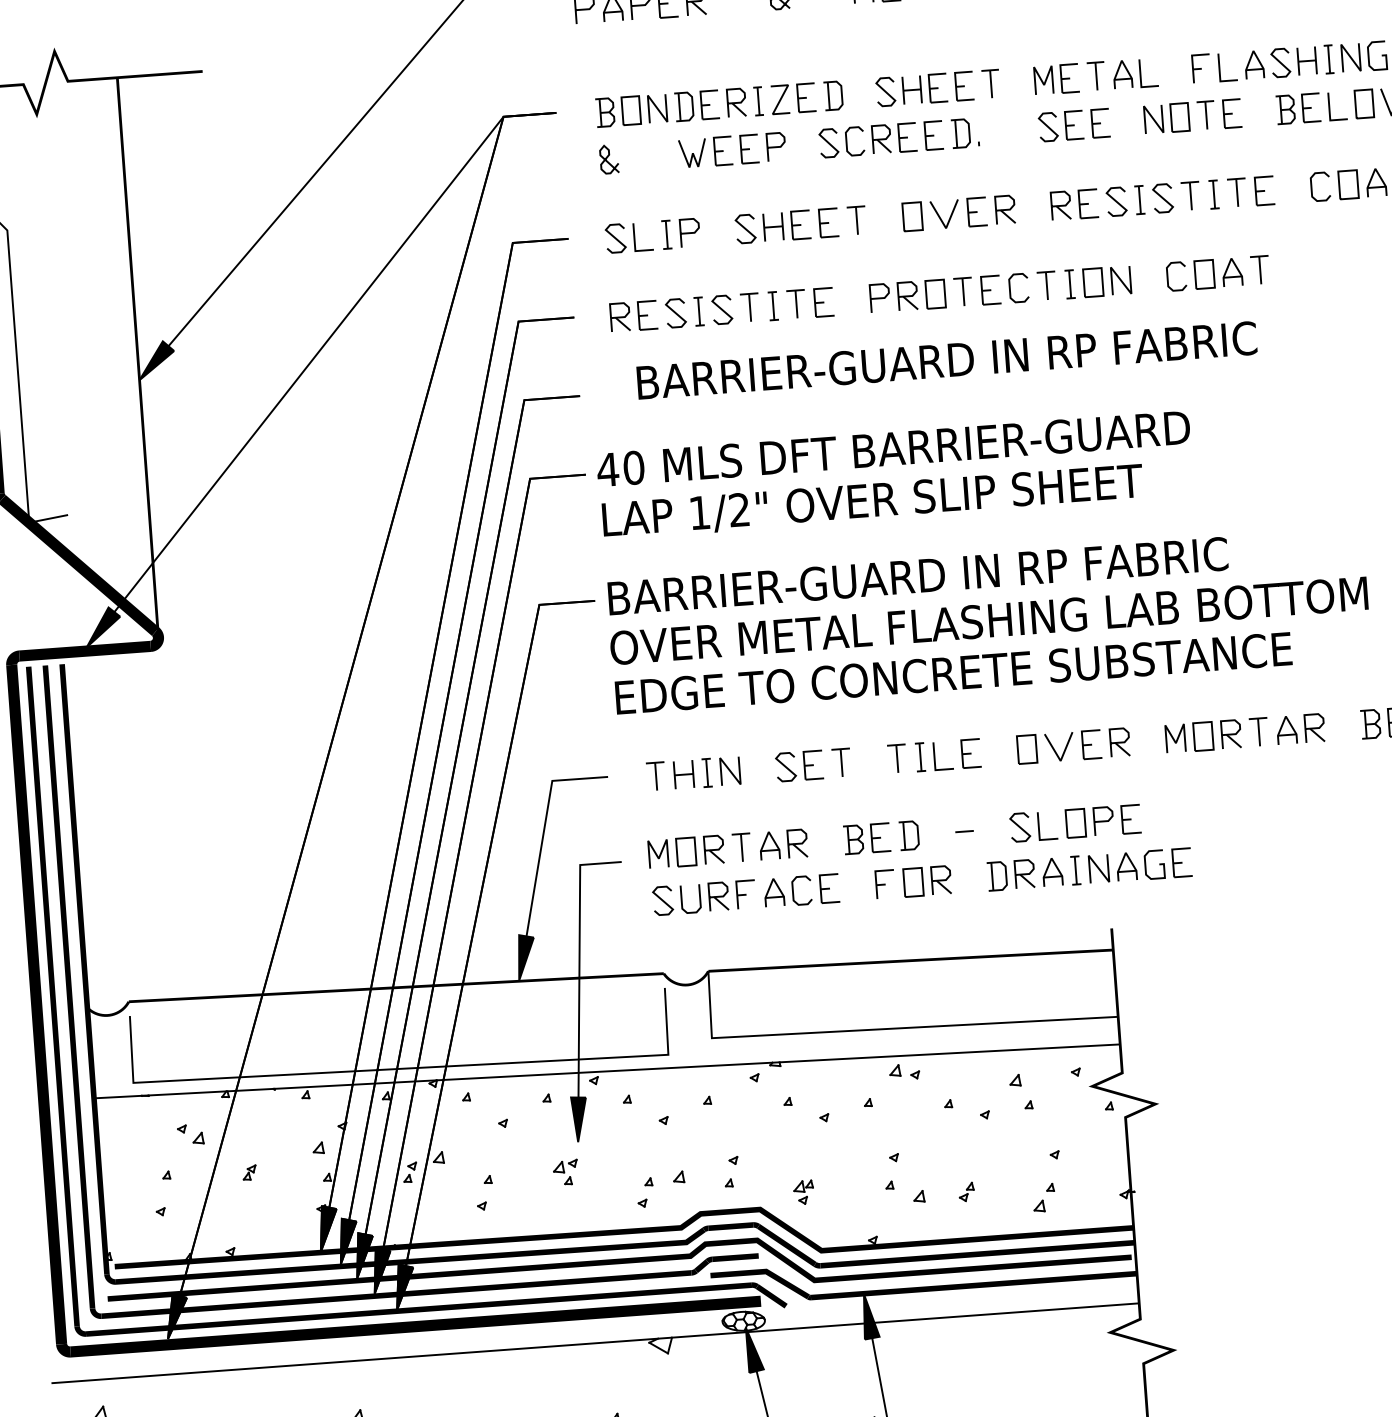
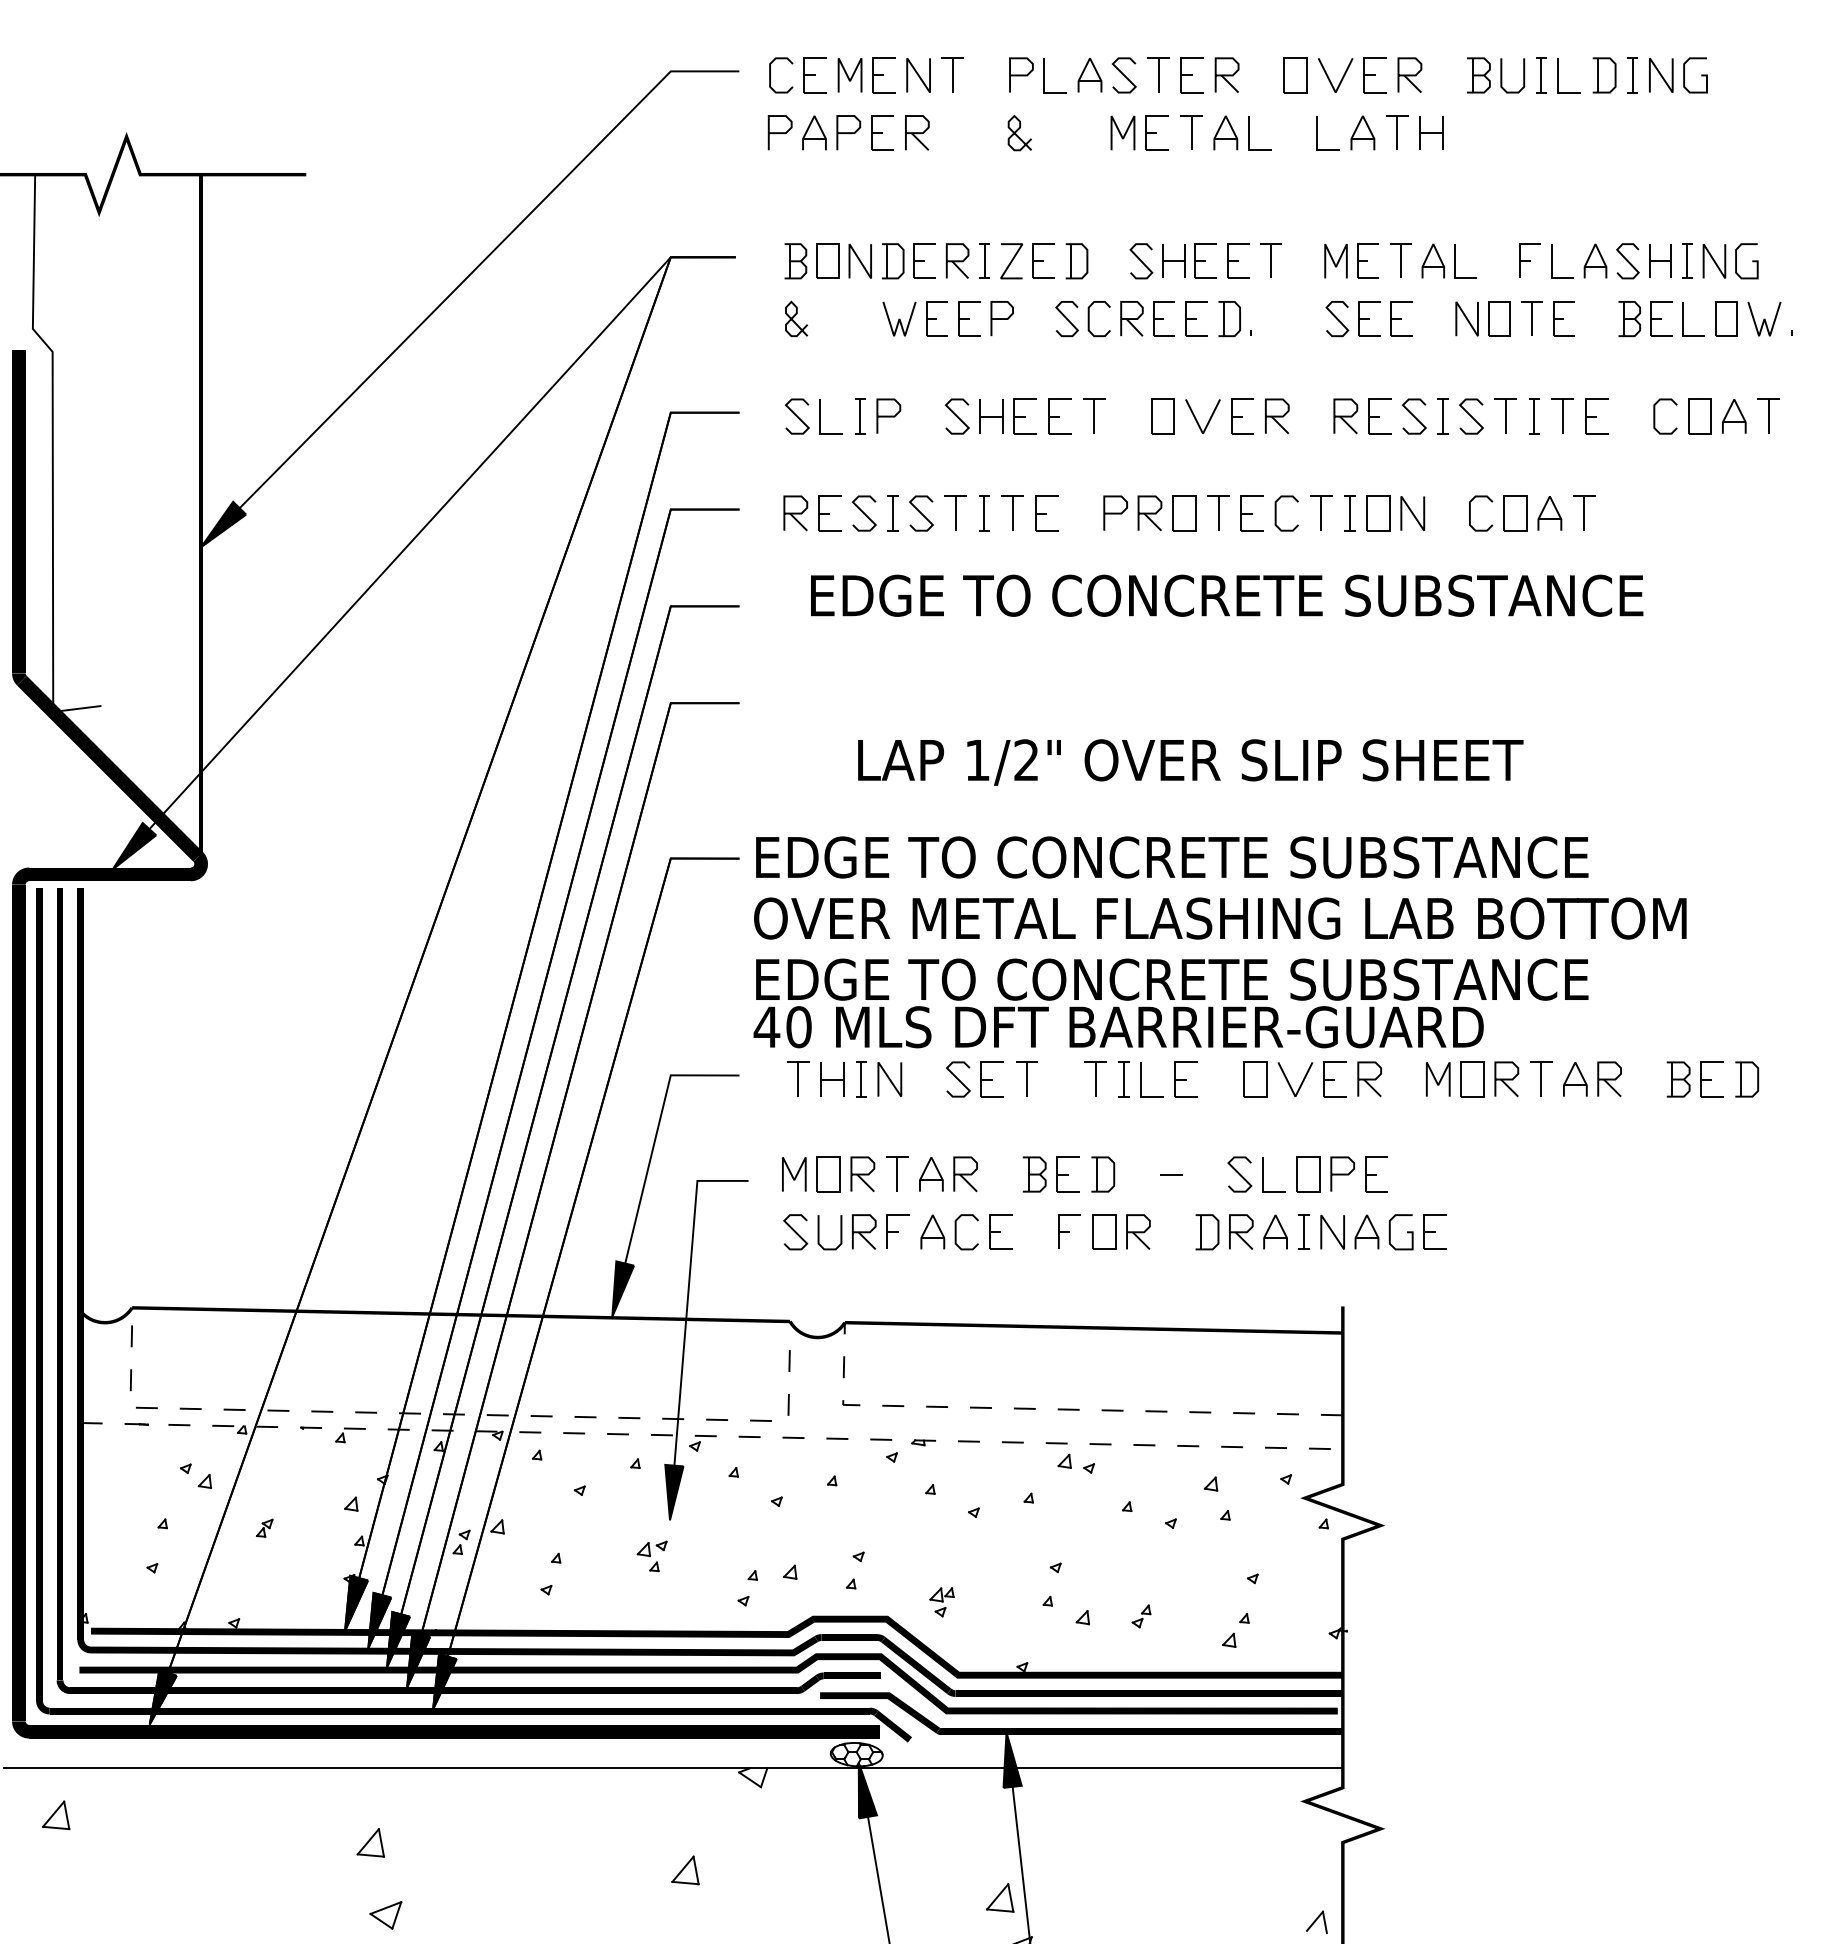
text: (977, 358) -> (1229, 595), BARRIER-GUARD IN RP FABRIC -> EDGE TO CONCRETE SUBSTANCE
text: (893, 449) -> (1118, 1027), moved
text: (872, 502) -> (1190, 762), moved
text: (948, 574) -> (1174, 857), BARRIER-GUARD IN RP FABRIC -> EDGE TO CONCRETE SUBSTANCE
line: (881, 1029) -> (1051, 1409), solid -> dashed
line: (400, 1068) -> (459, 1414), solid -> dashed
line: (607, 1071) -> (712, 1436), solid -> dashed

